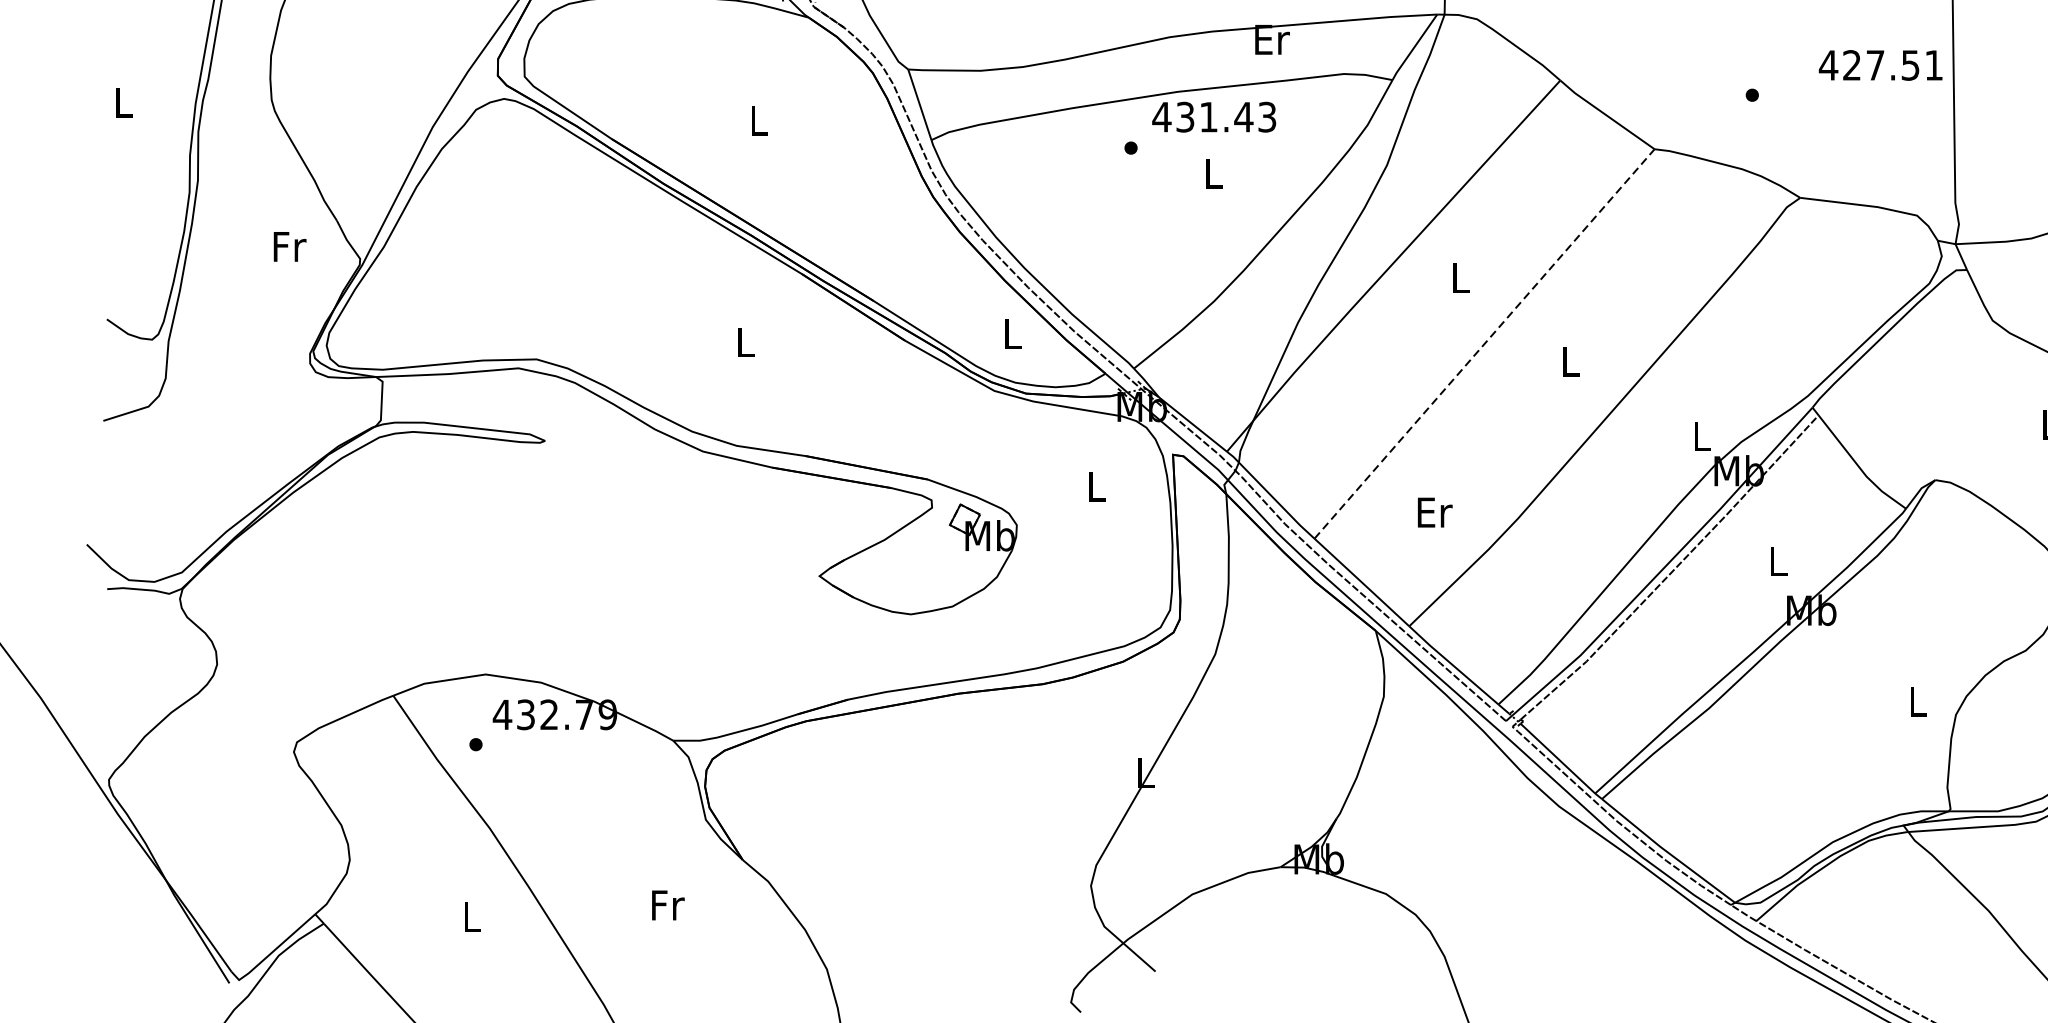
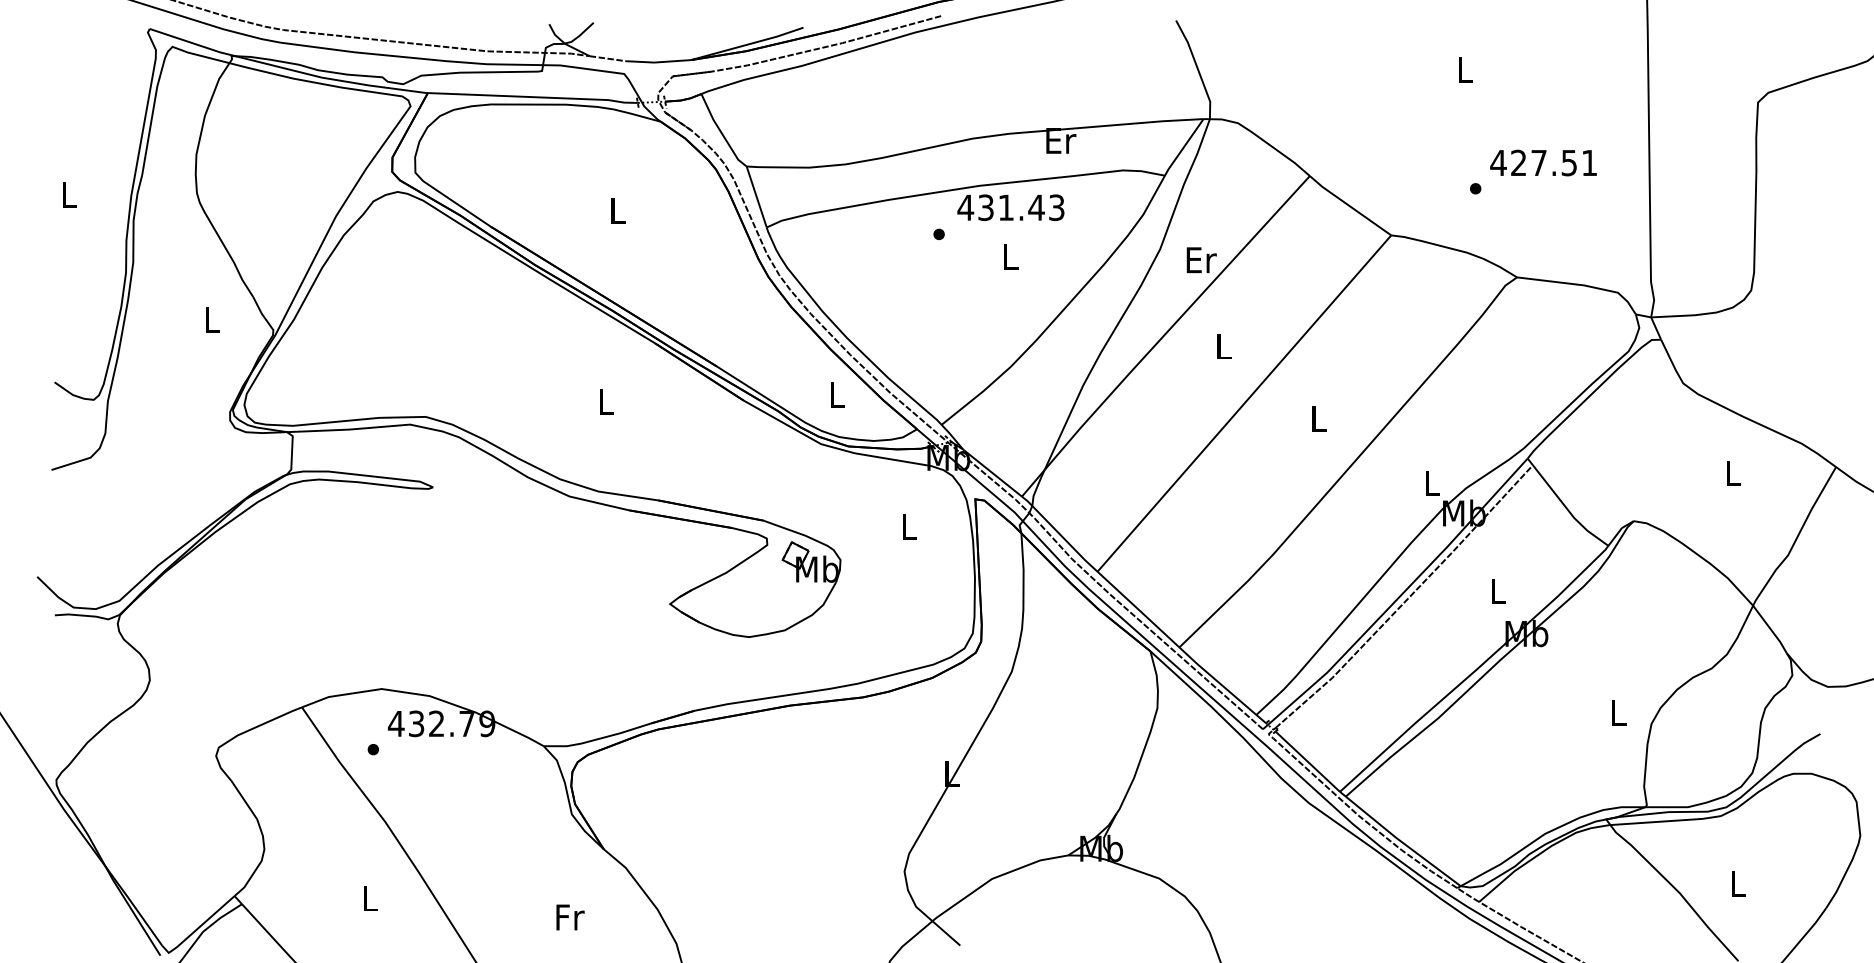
text: (1880, 64) -> (1543, 162), moved
text: (289, 246) -> (212, 319), Fr -> L
line: (1484, 343) -> (1244, 403), dashed -> solid
text: (1434, 512) -> (1201, 260), moved
text: (668, 905) -> (570, 917), moved

